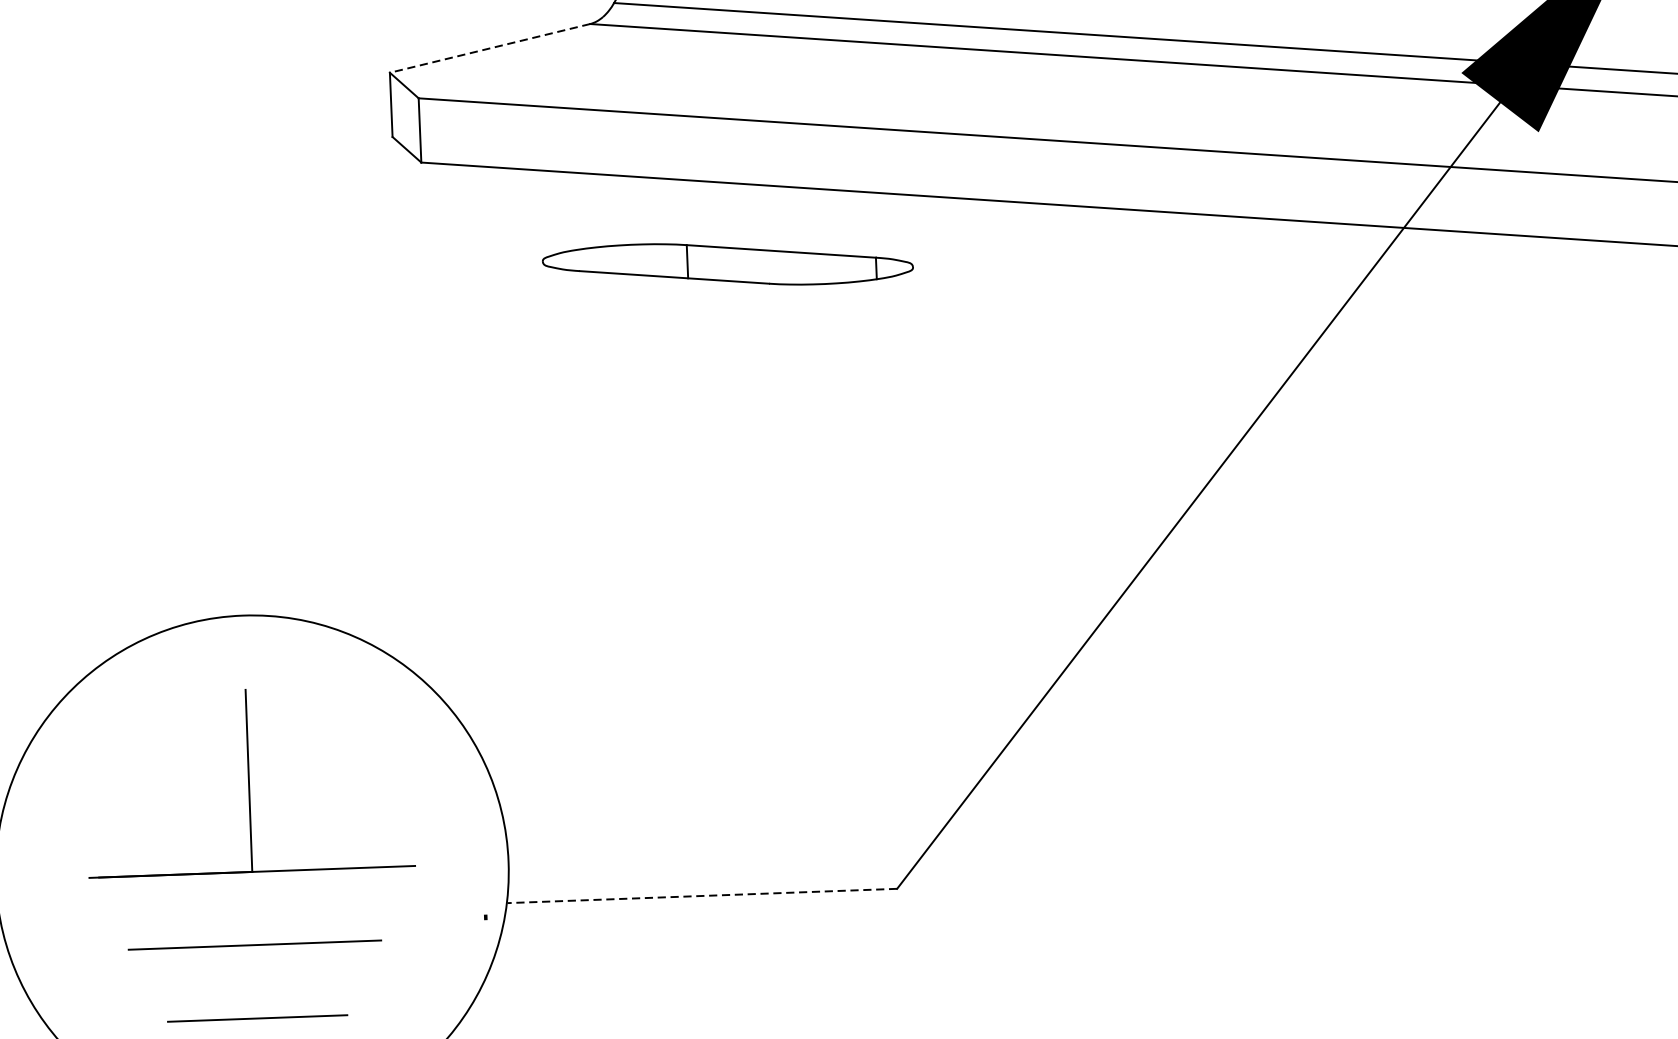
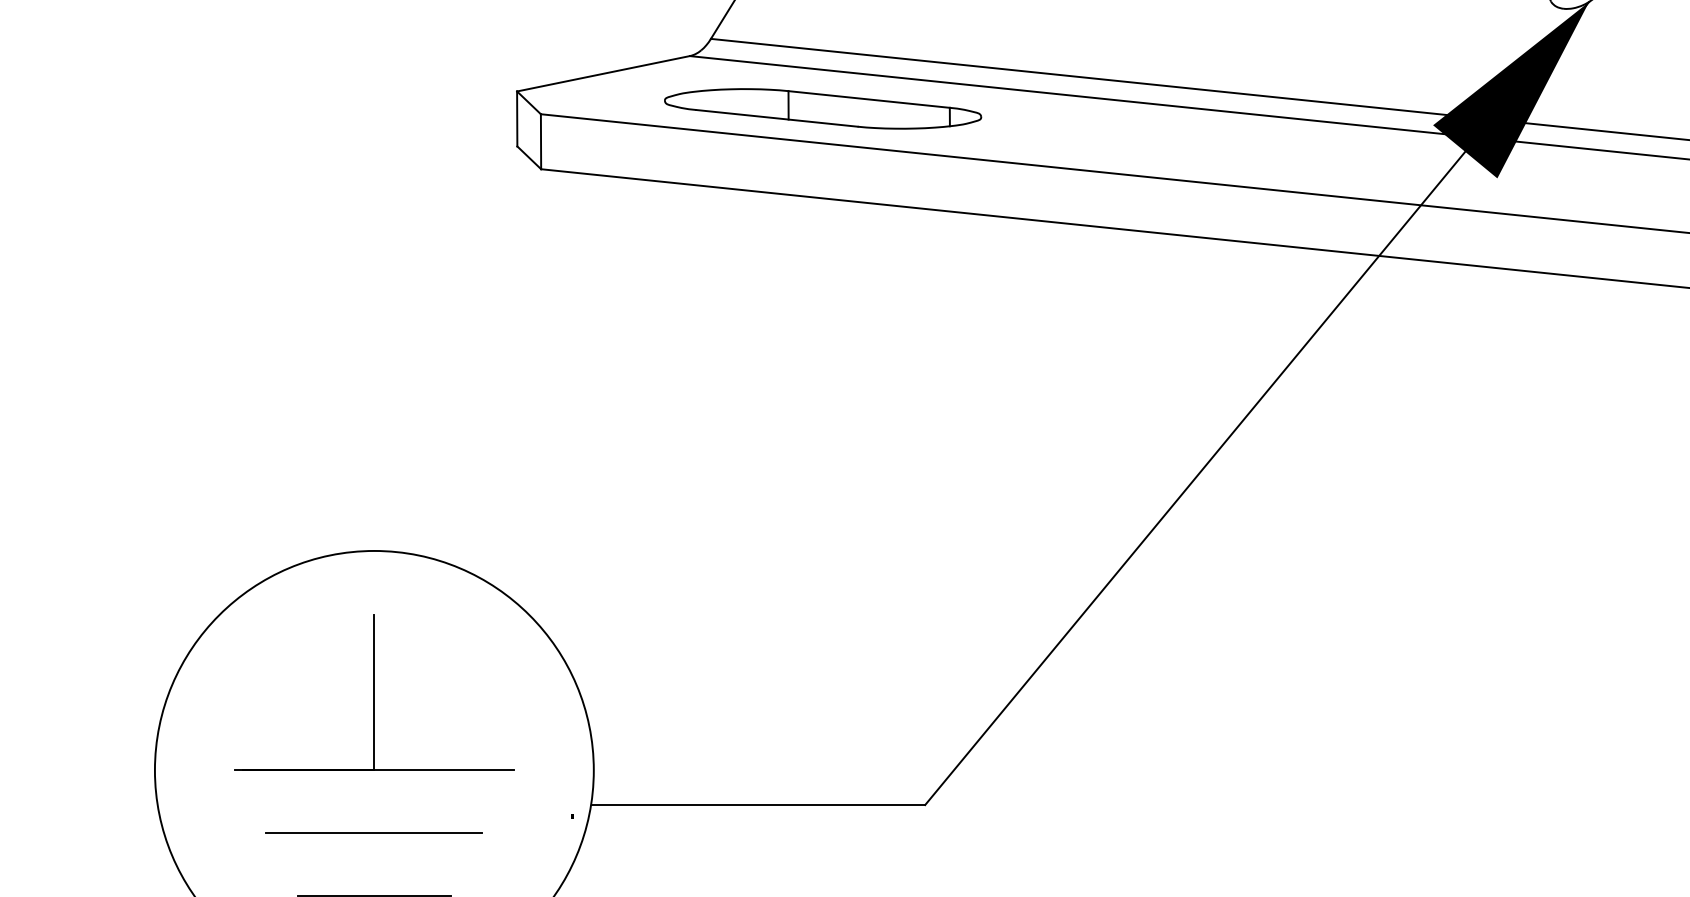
line: (490, 48) -> (603, 73), dashed -> solid
part: (728, 263) -> (823, 108), moved
line: (702, 896) -> (758, 805), dashed -> solid

